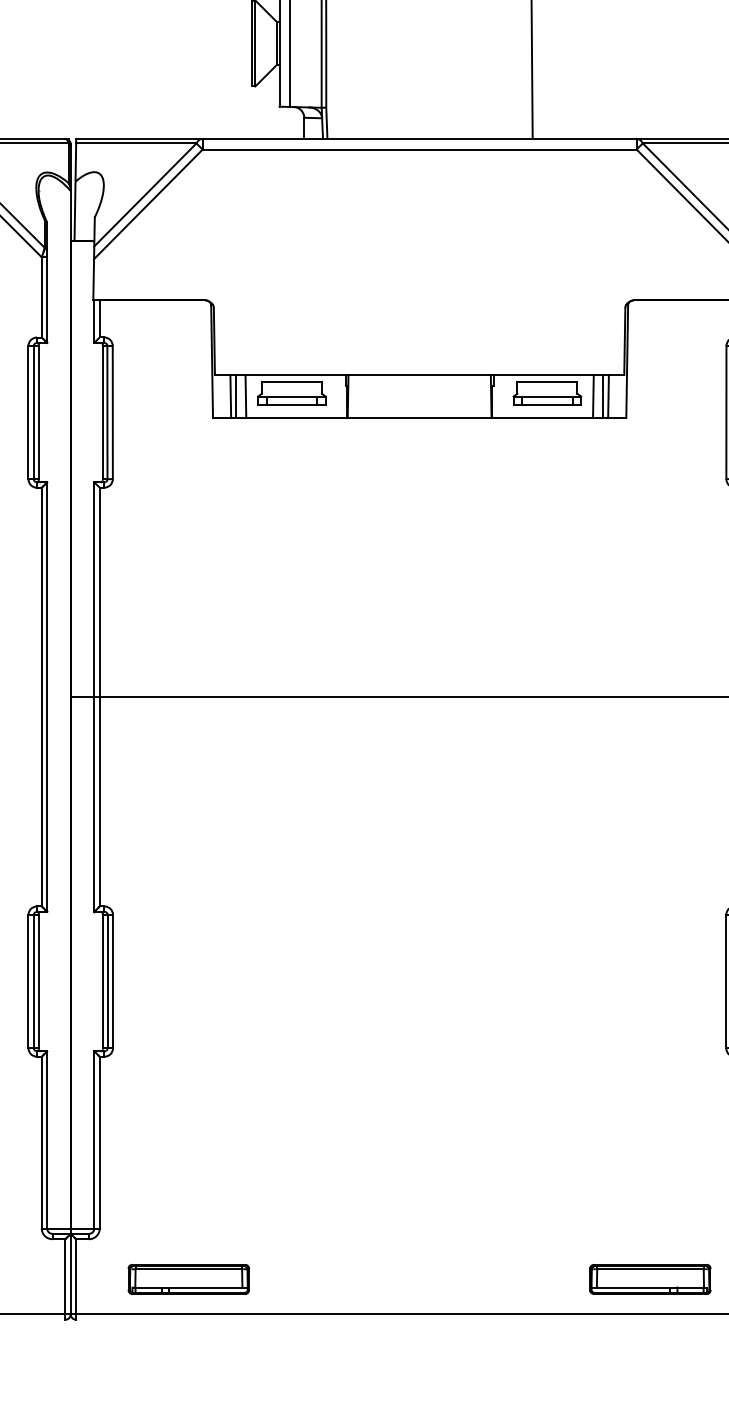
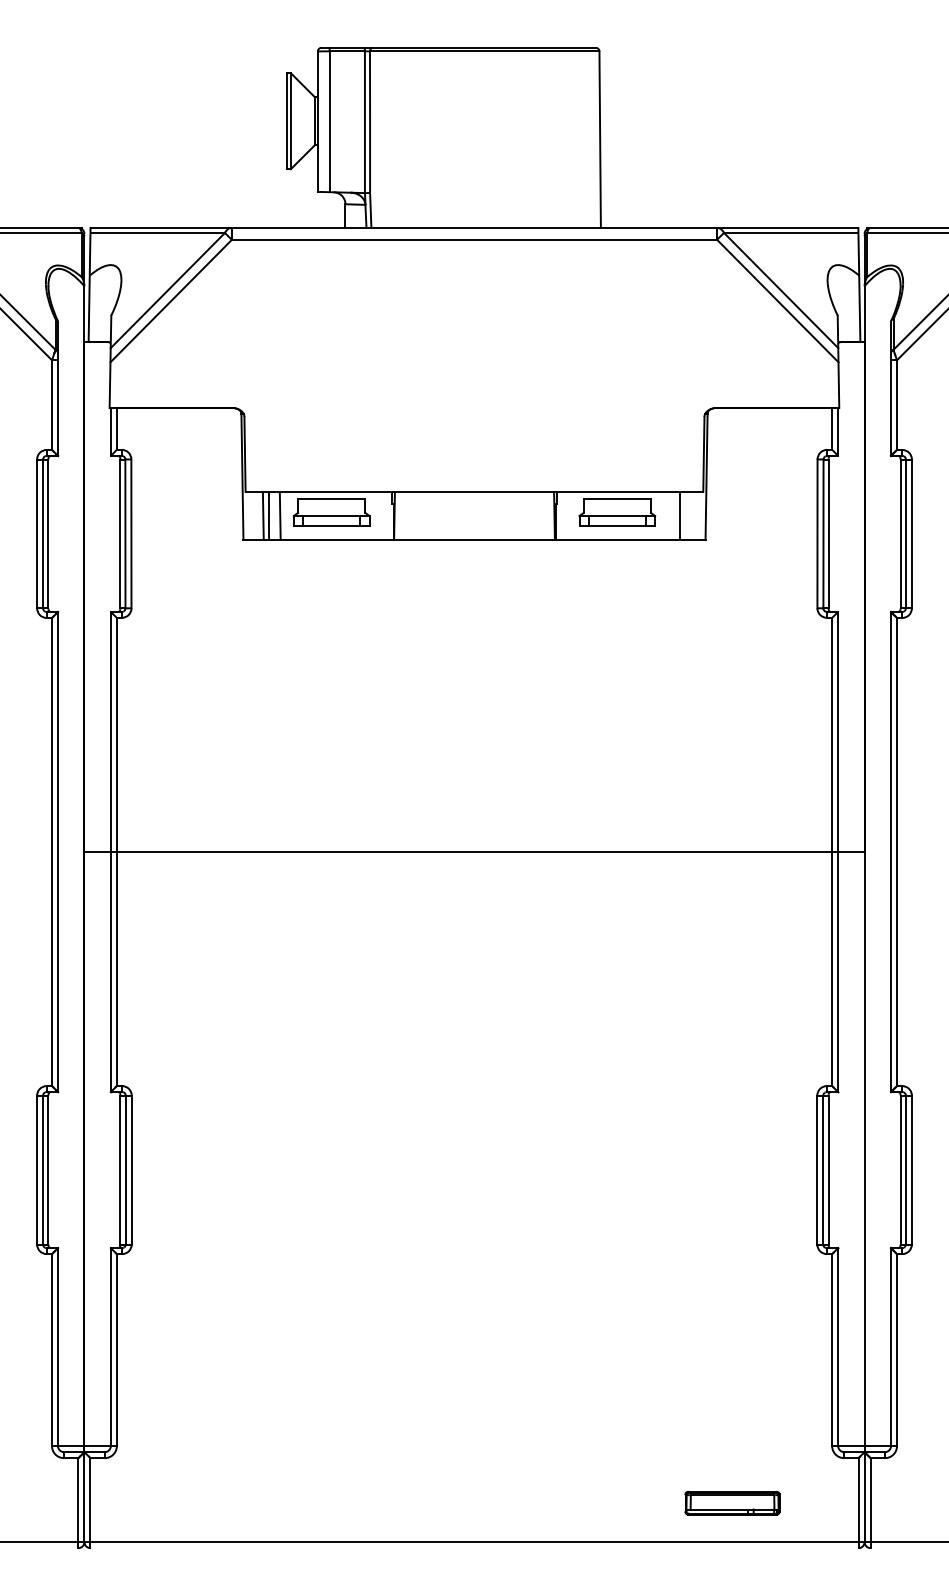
line: (593, 396) -> (668, 515), removed
line: (608, 396) -> (685, 515), removed
part: (188, 1278) -> (216, 1502), removed
part: (650, 1279) -> (732, 1503), size x0.7

